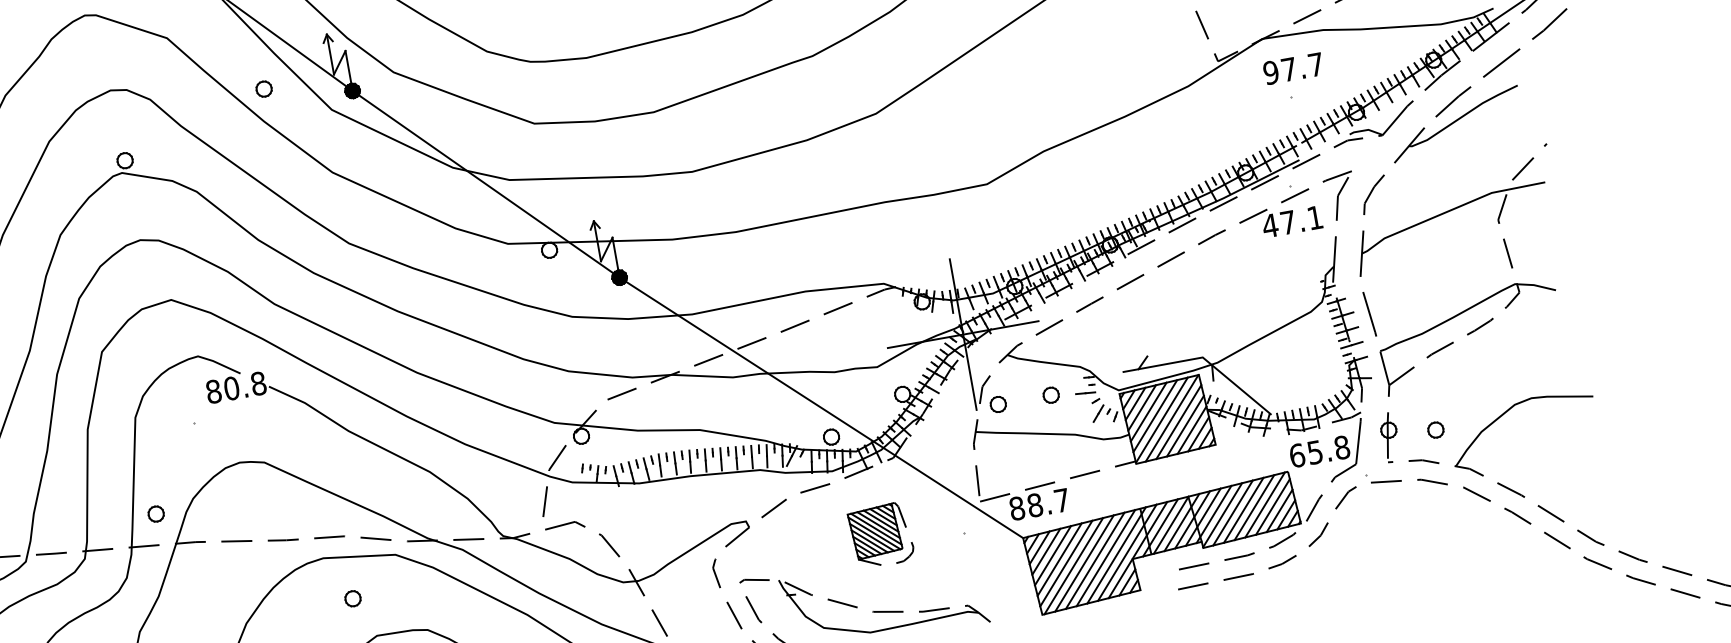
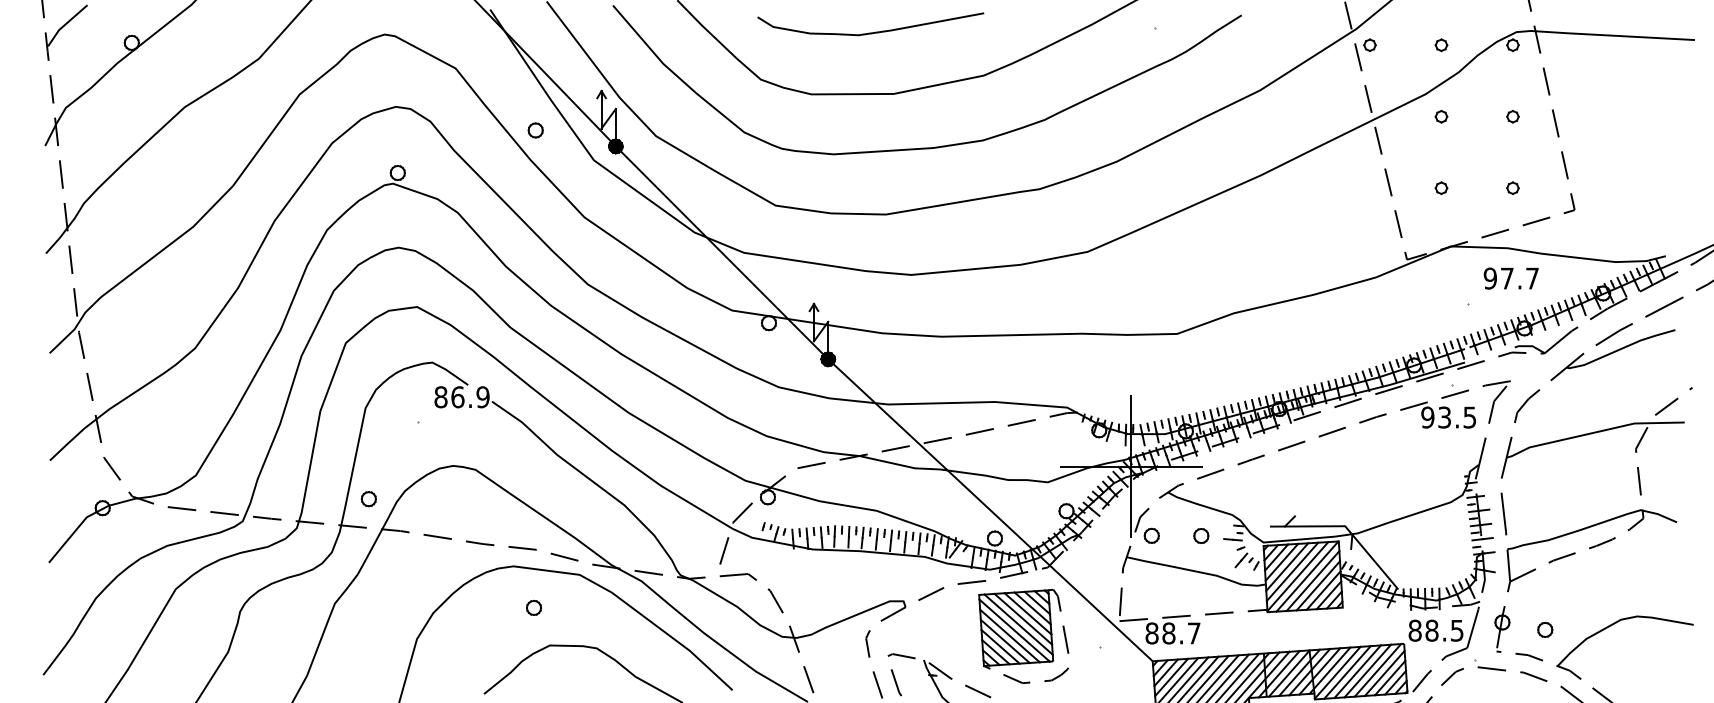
text: (1292, 68) -> (1510, 278), moved
text: (1292, 221) -> (1448, 417), 47.1 -> 93.5
text: (245, 386) -> (470, 397), 80.8 -> 86.9
text: (1318, 451) -> (1435, 630), 65.8 -> 88.5
part: (880, 536) -> (1023, 636), size x1.67

